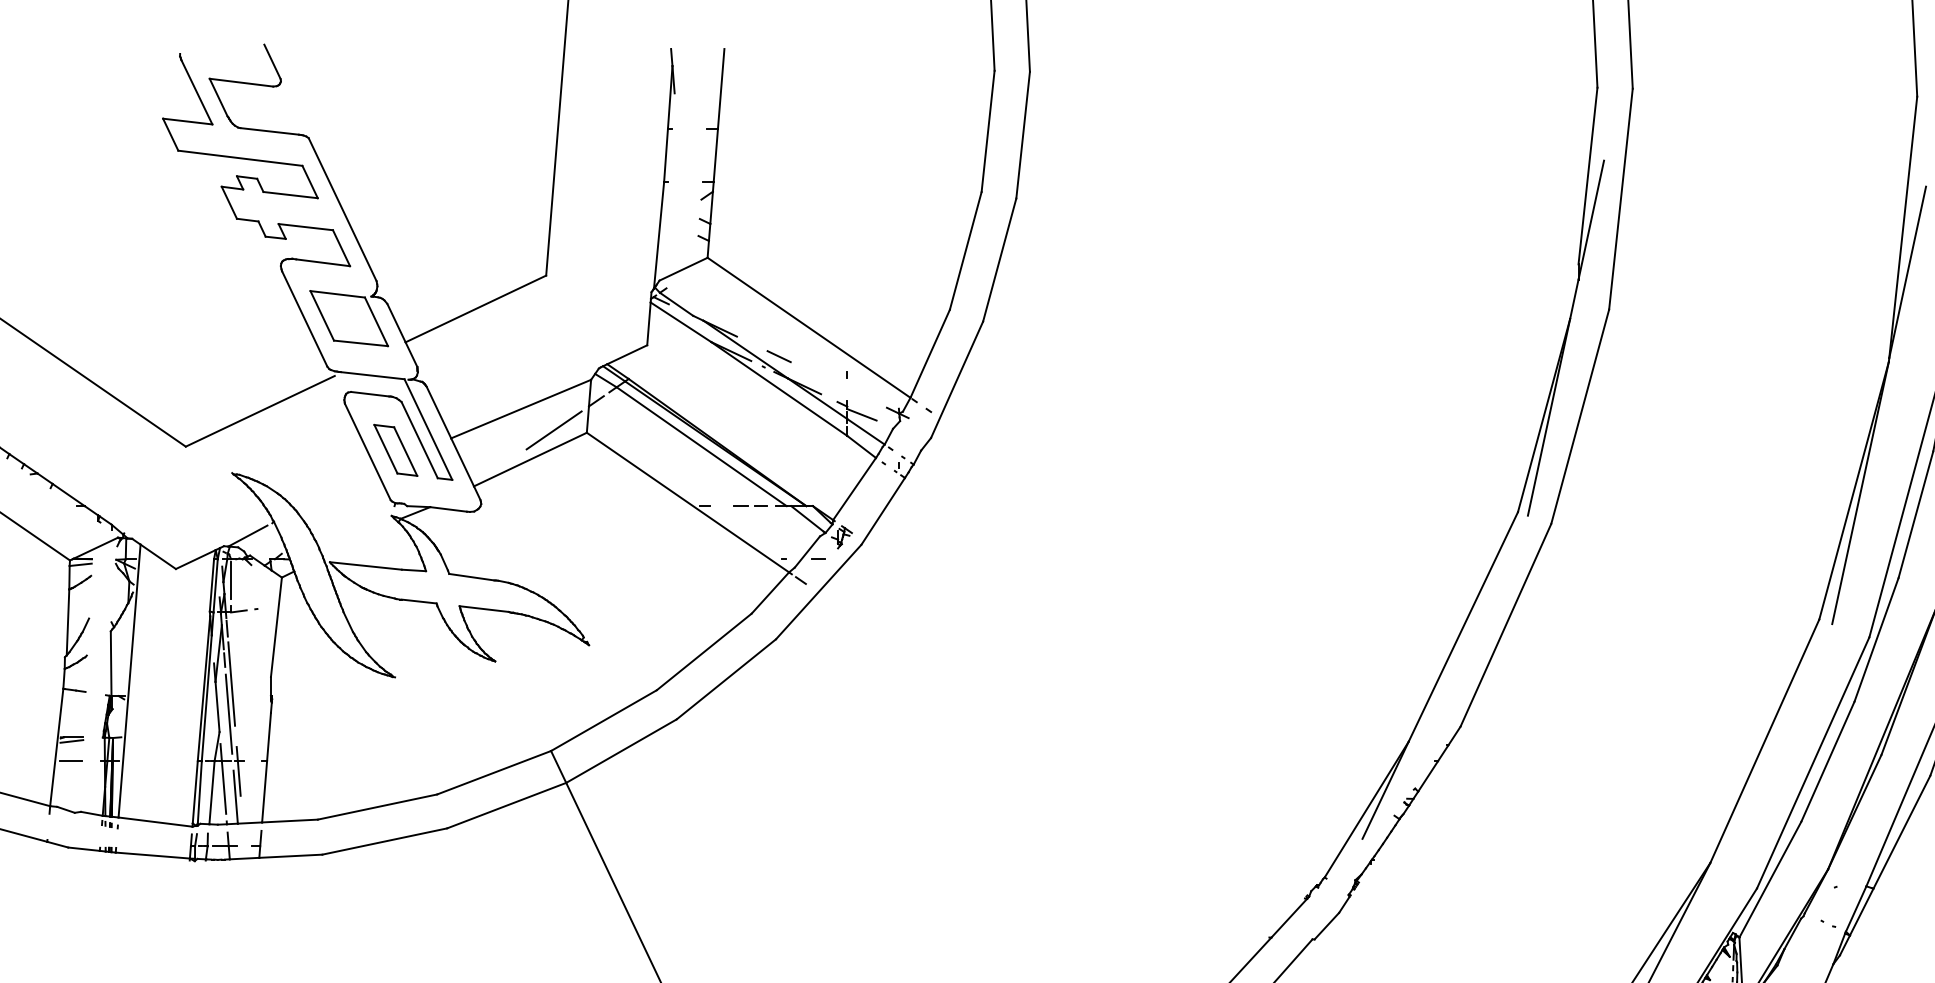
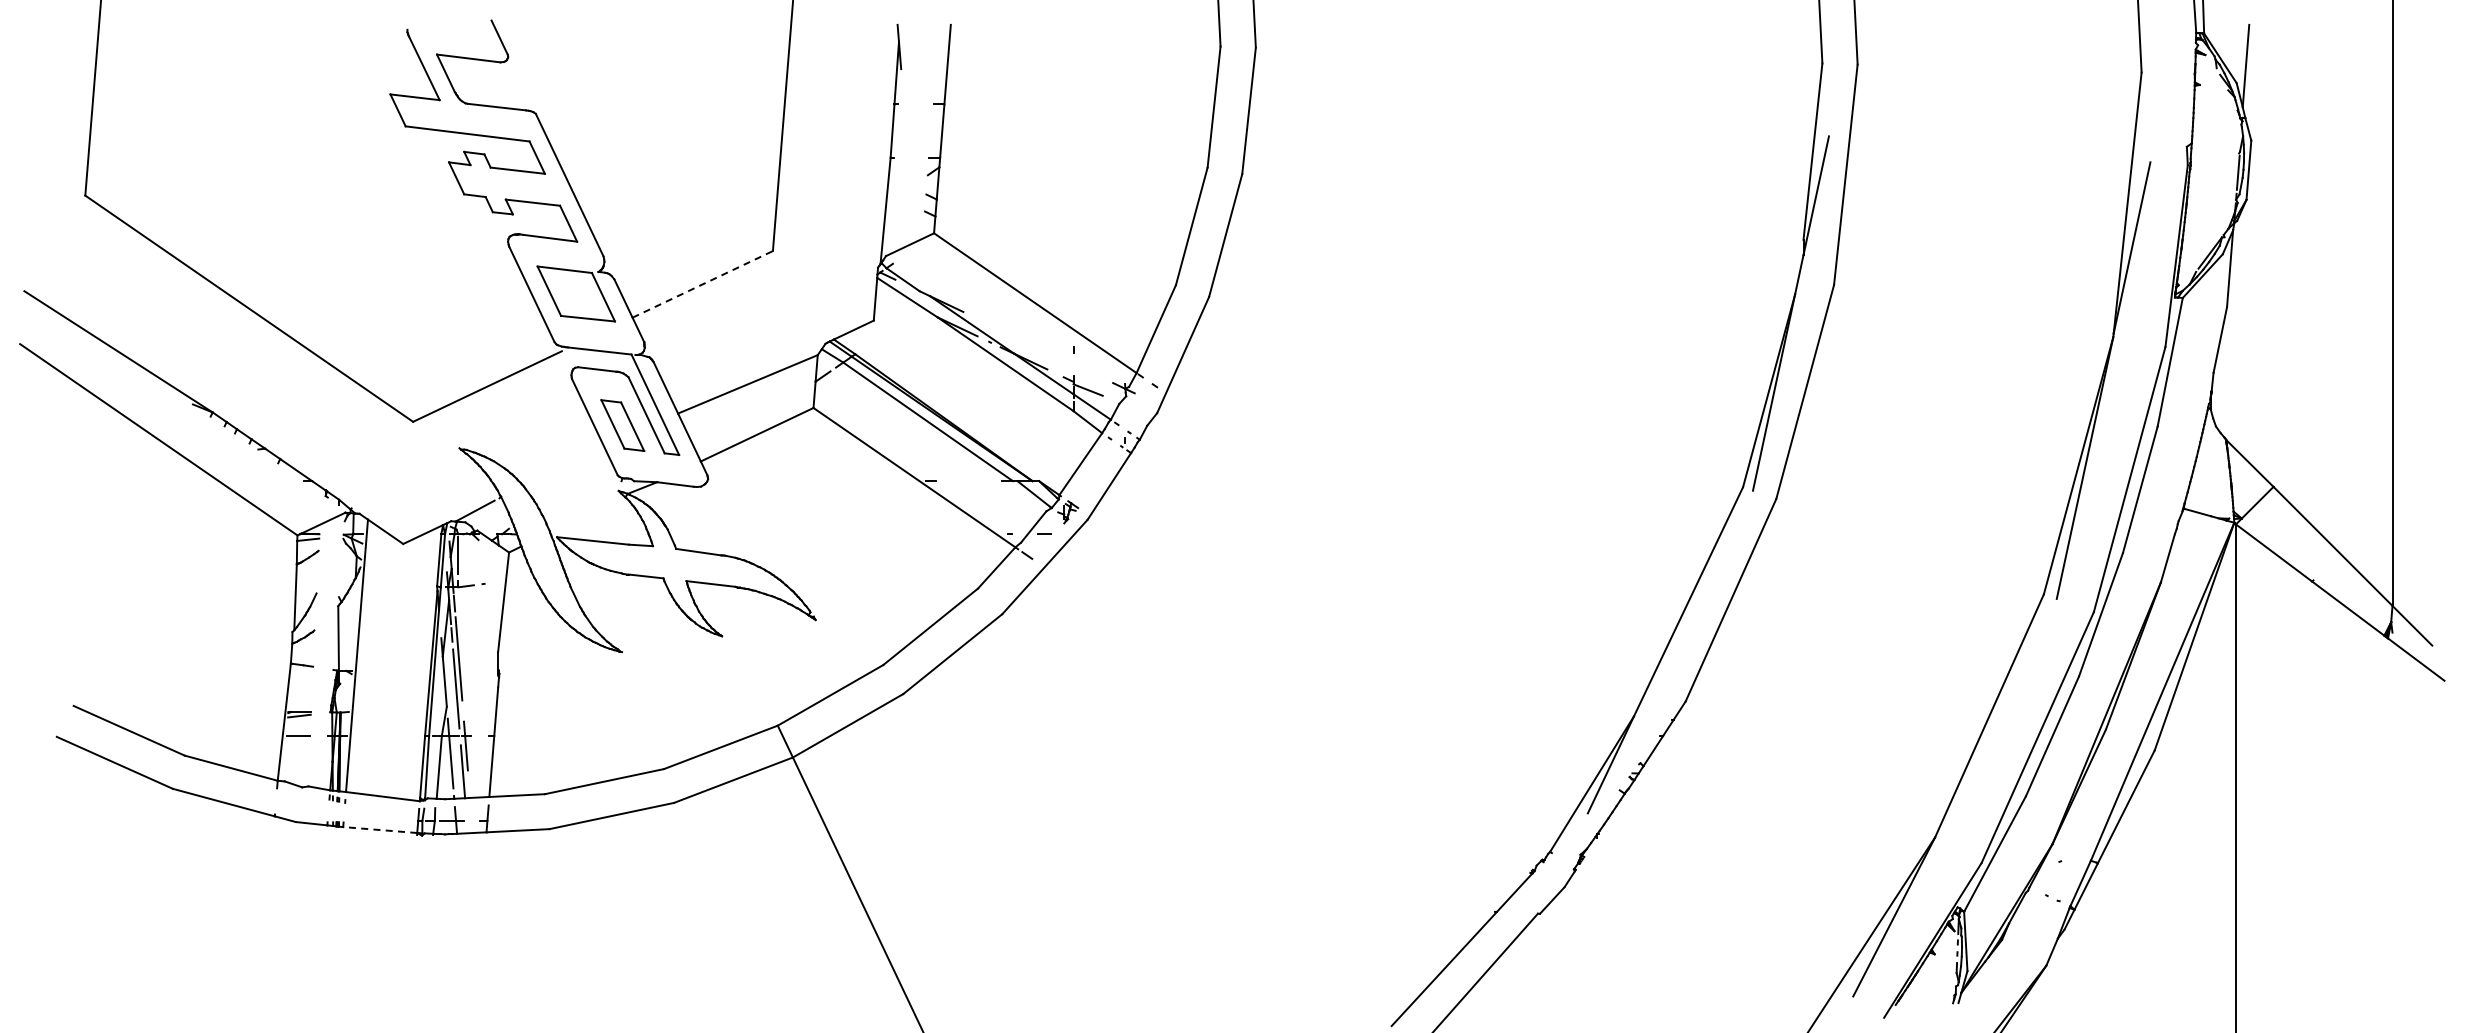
line: (475, 309) -> (702, 284), solid -> dashed
line: (779, 356) -> (1005, 331), removed
line: (553, 430) -> (780, 405), removed
line: (749, 505) -> (975, 480), removed
line: (152, 856) -> (379, 830), solid -> dashed

